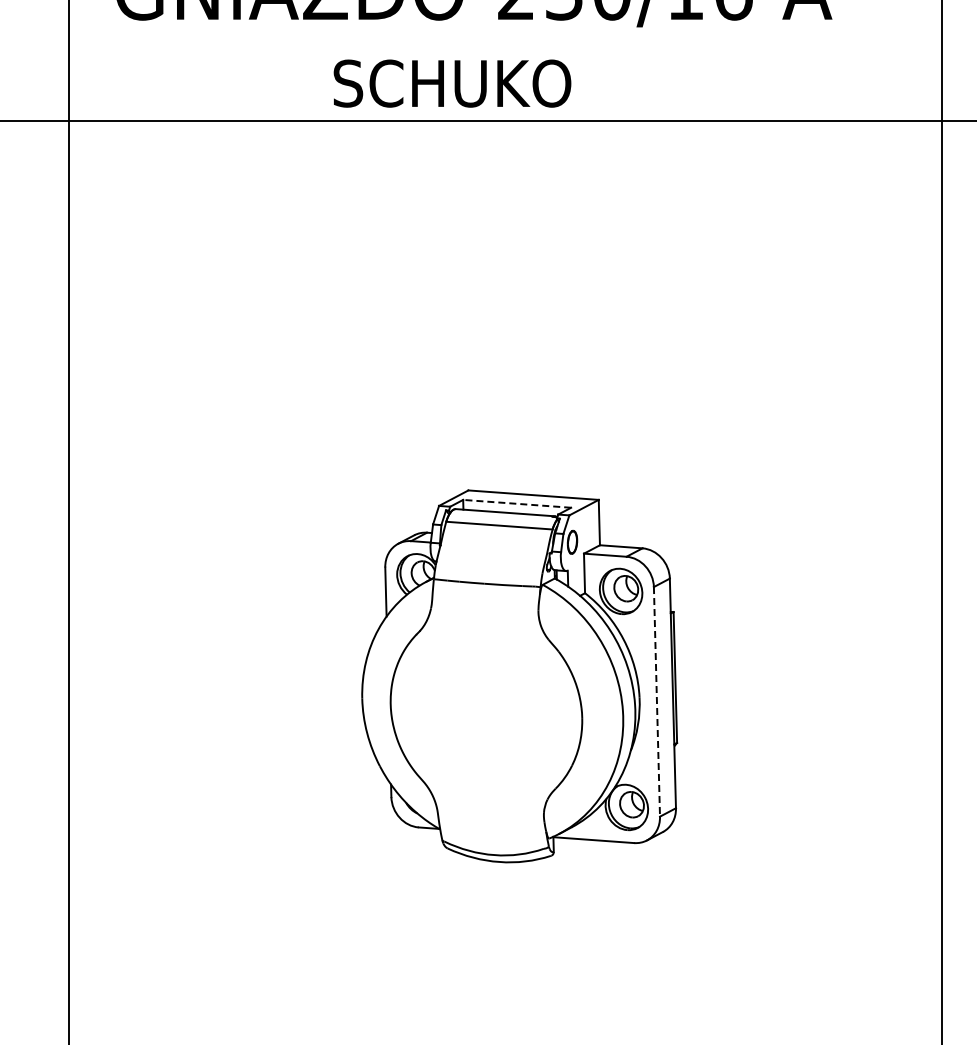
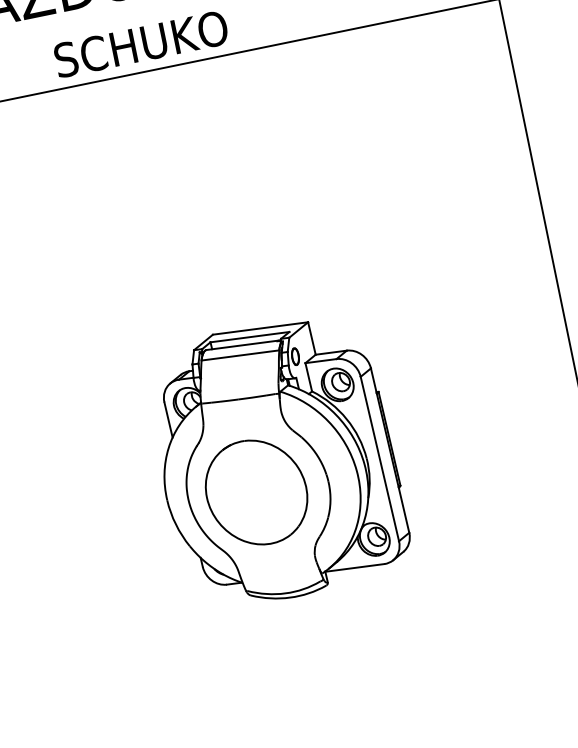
line: (516, 503) -> (249, 337), dashed -> solid
line: (656, 701) -> (379, 458), dashed -> solid
part: (483, 712) -> (256, 492), added

